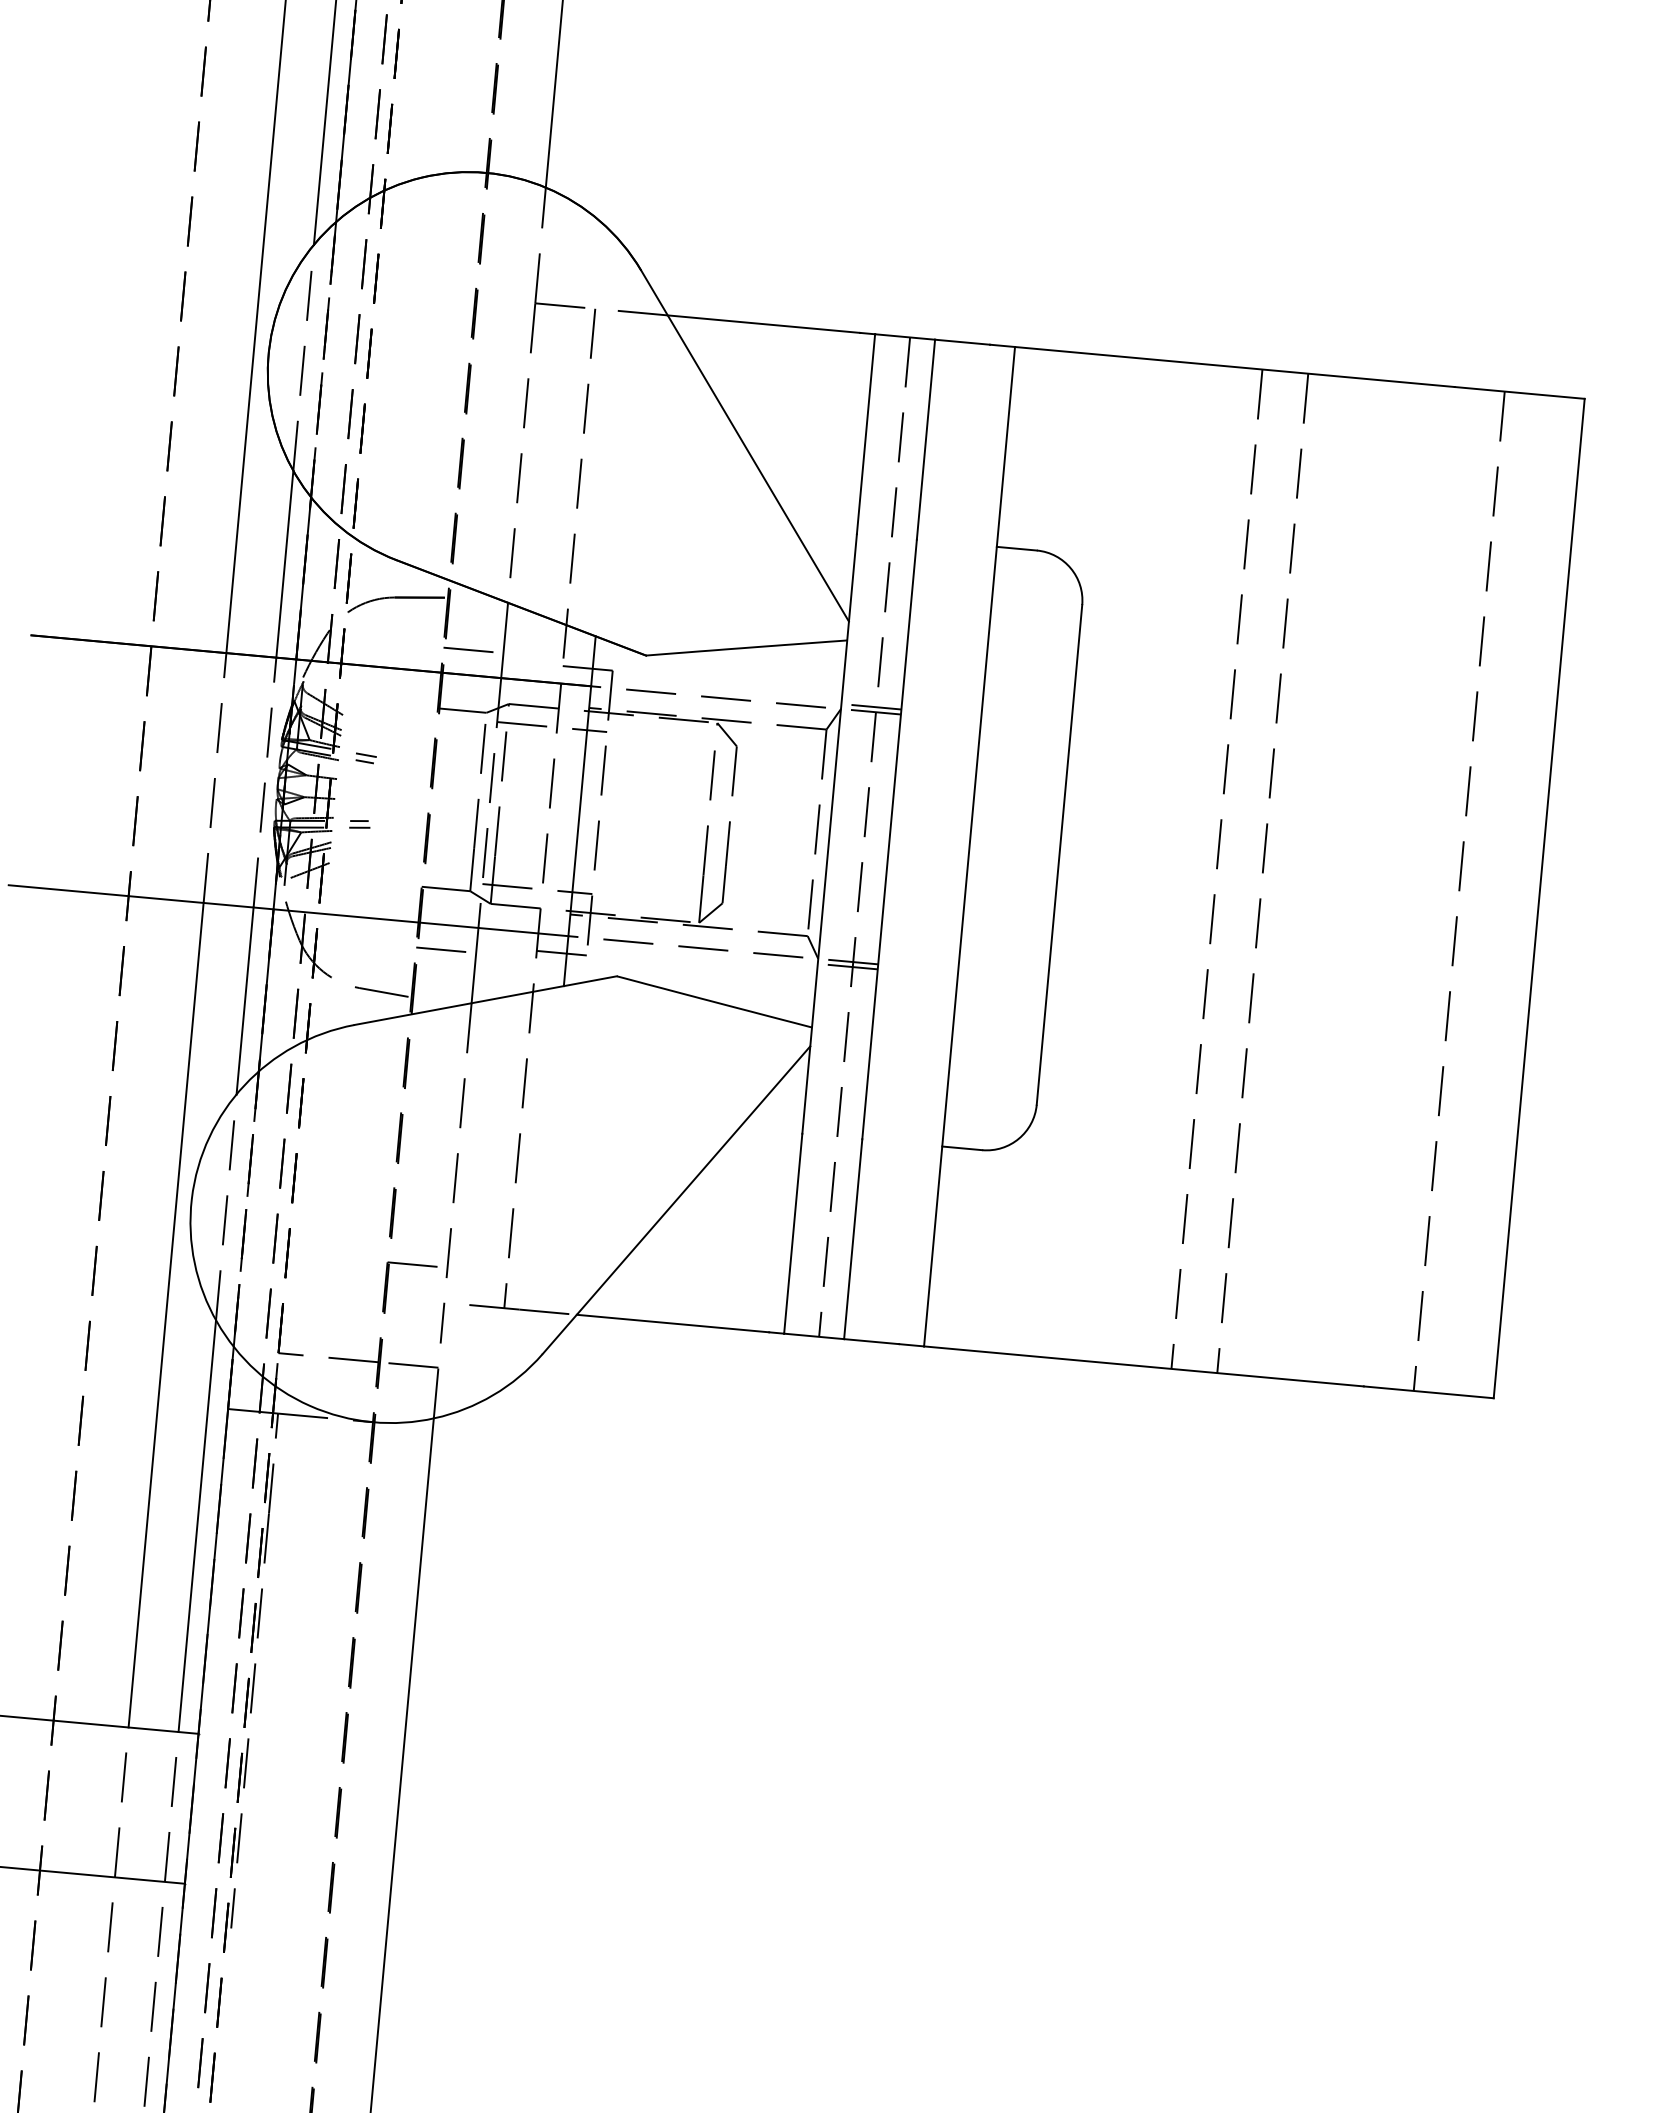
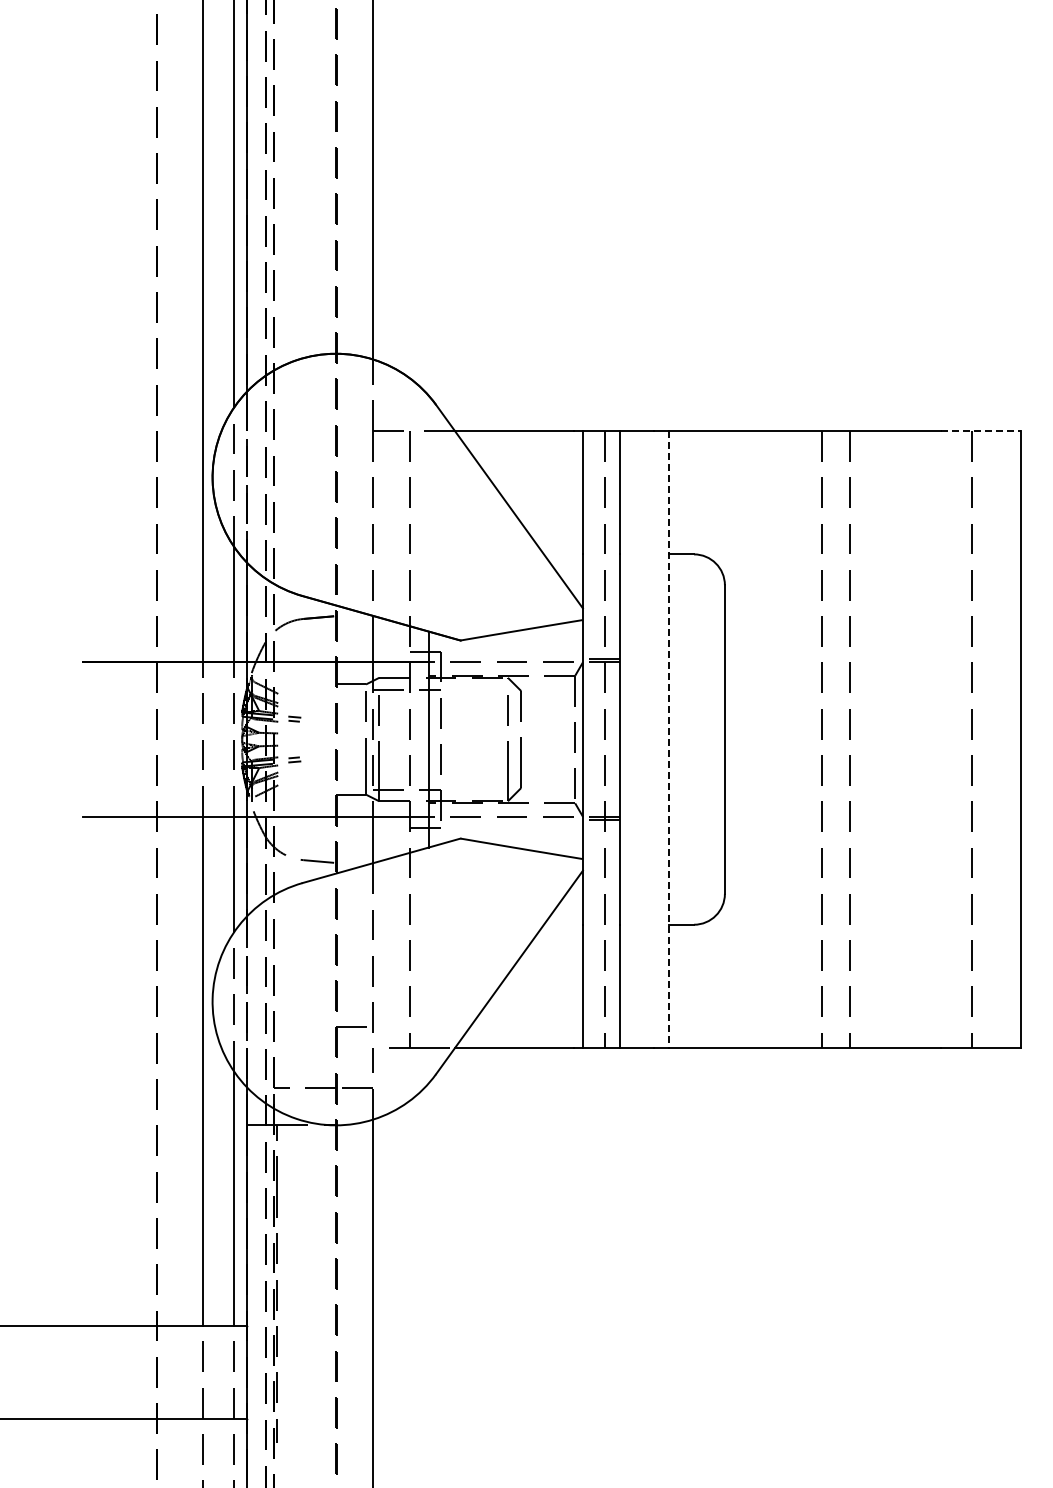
line: (1520, 392) -> (981, 430), solid -> dashed
line: (473, 649) -> (354, 646), removed
line: (969, 846) -> (669, 739), solid -> dashed
line: (446, 950) -> (354, 832), removed

